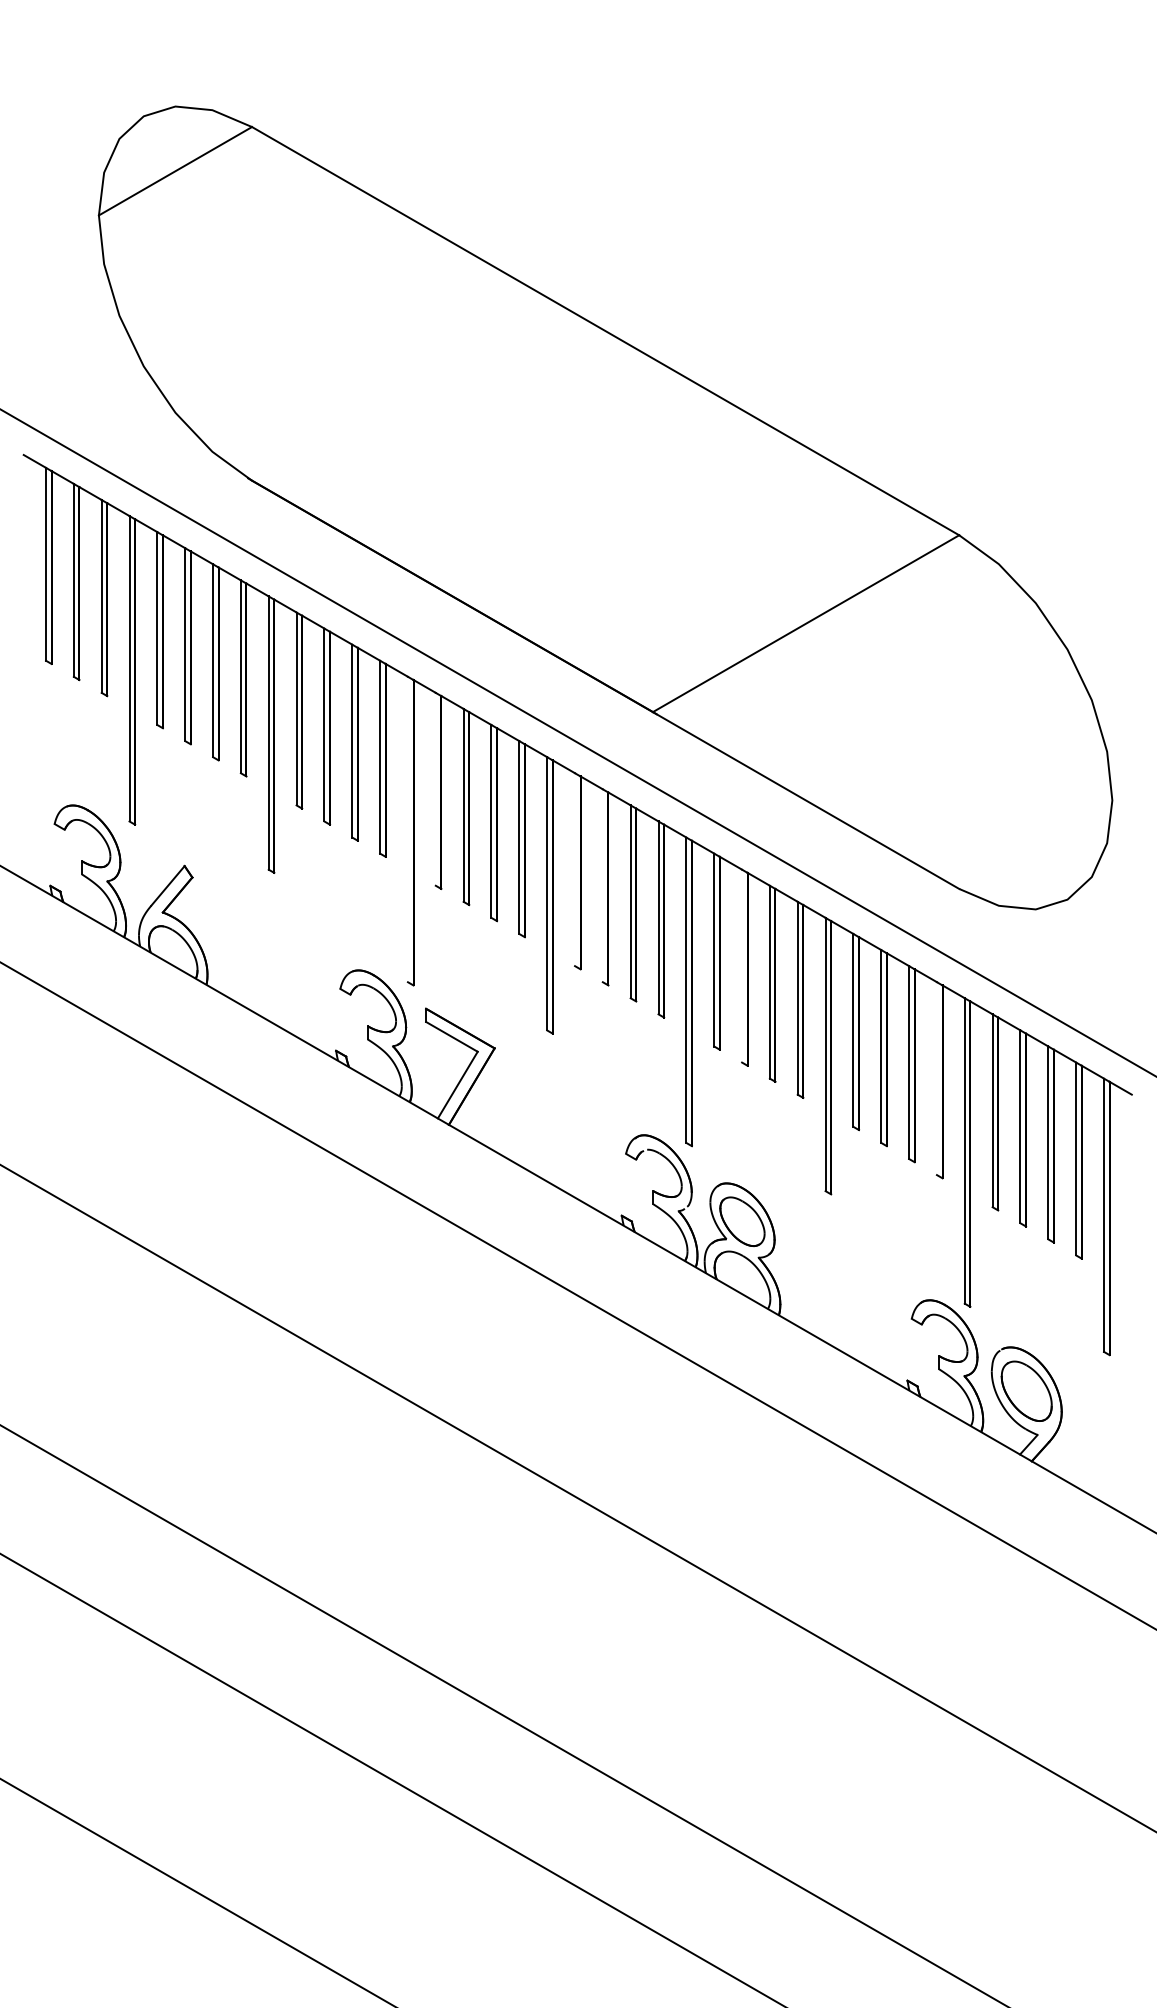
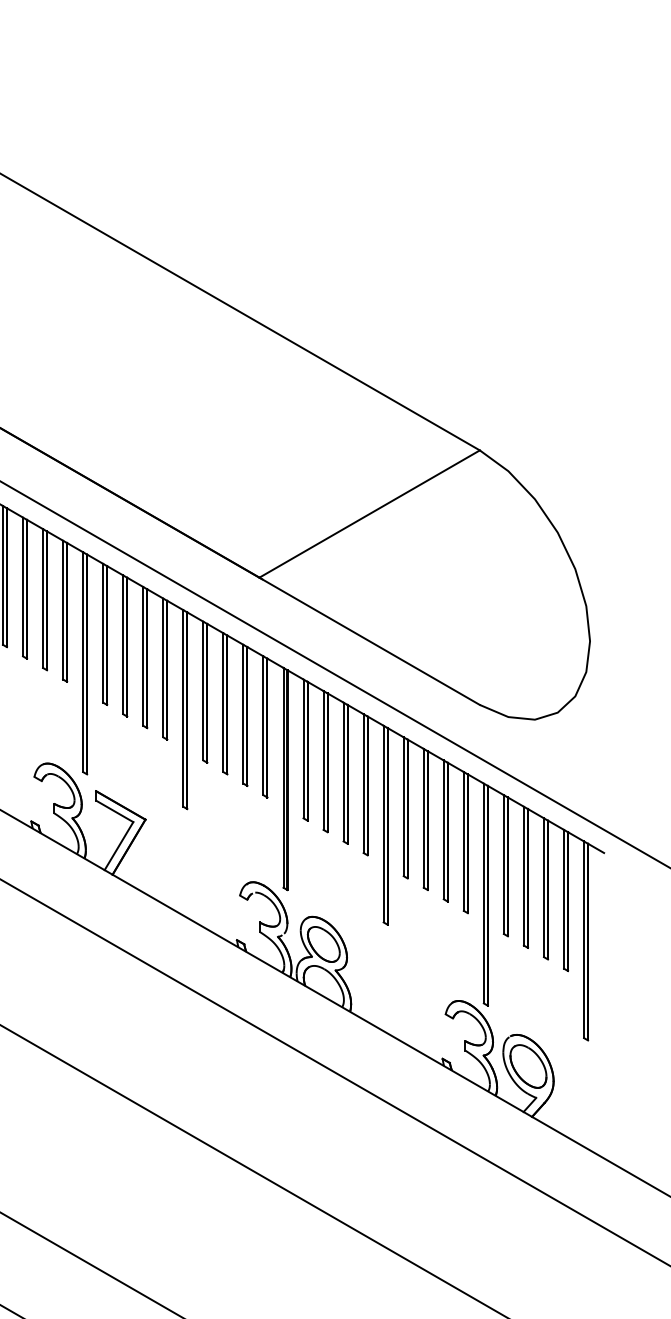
line: (435, 788) -> (102, 632), added
line: (407, 829) -> (82, 662), added
line: (575, 869) -> (203, 690), added
line: (602, 885) -> (223, 702), added
line: (742, 965) -> (323, 760), added
line: (936, 1078) -> (463, 841), added

